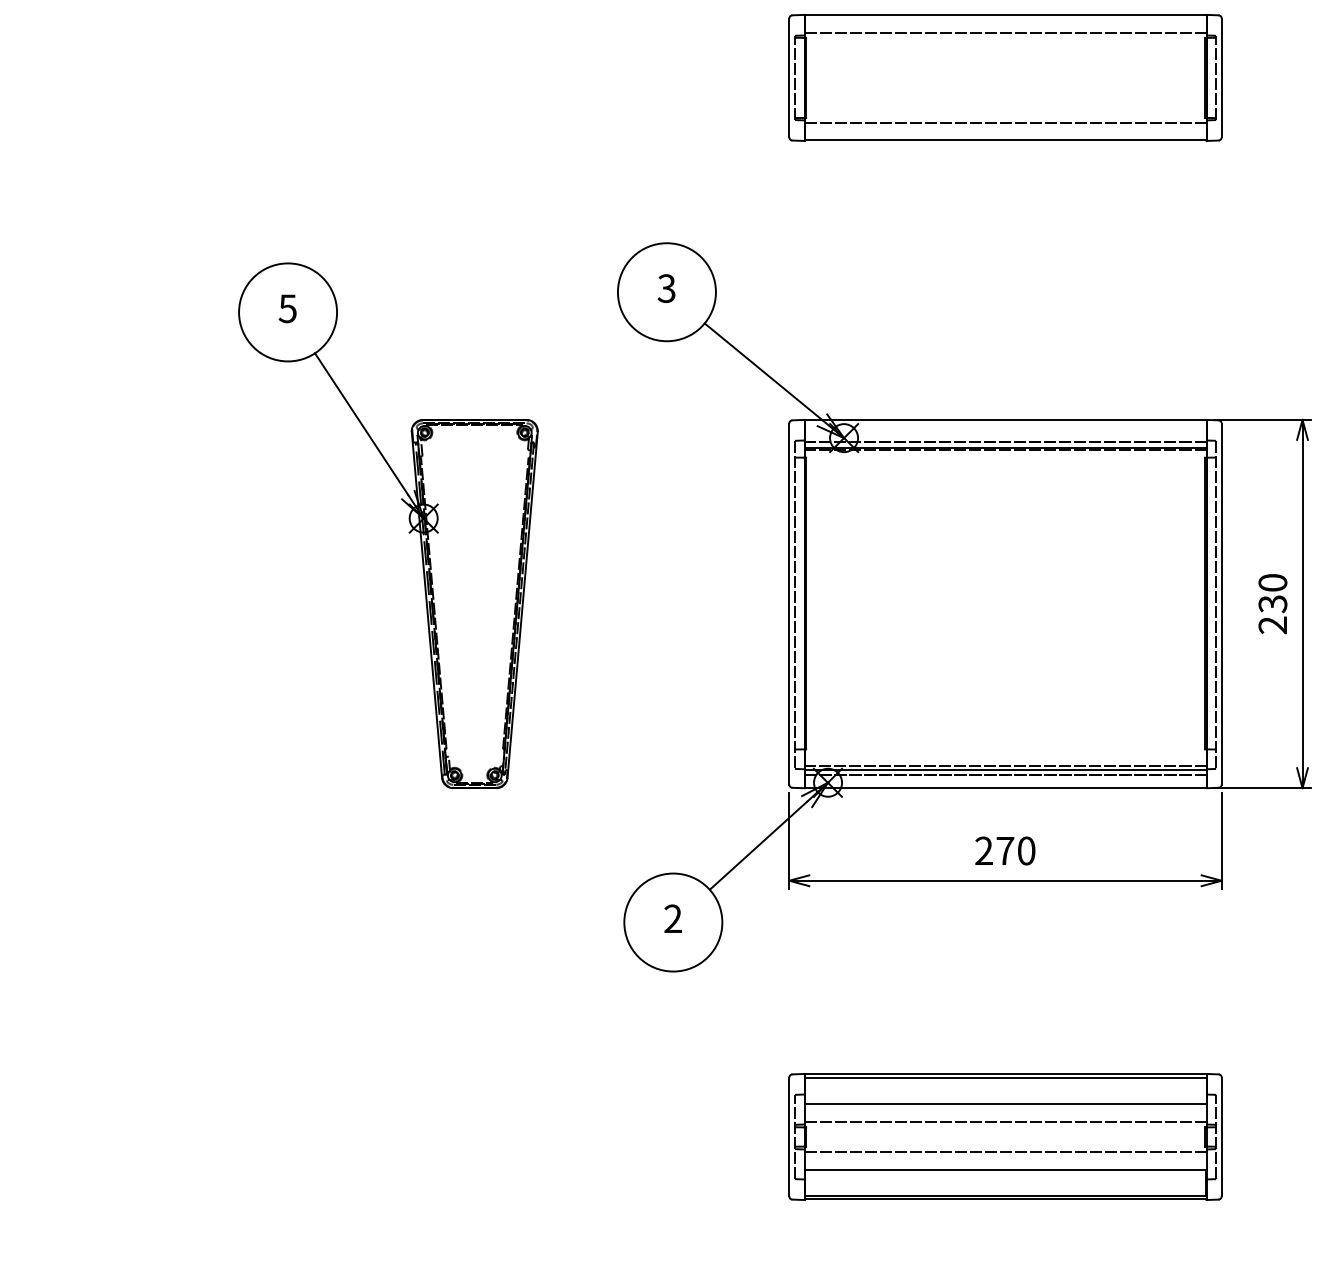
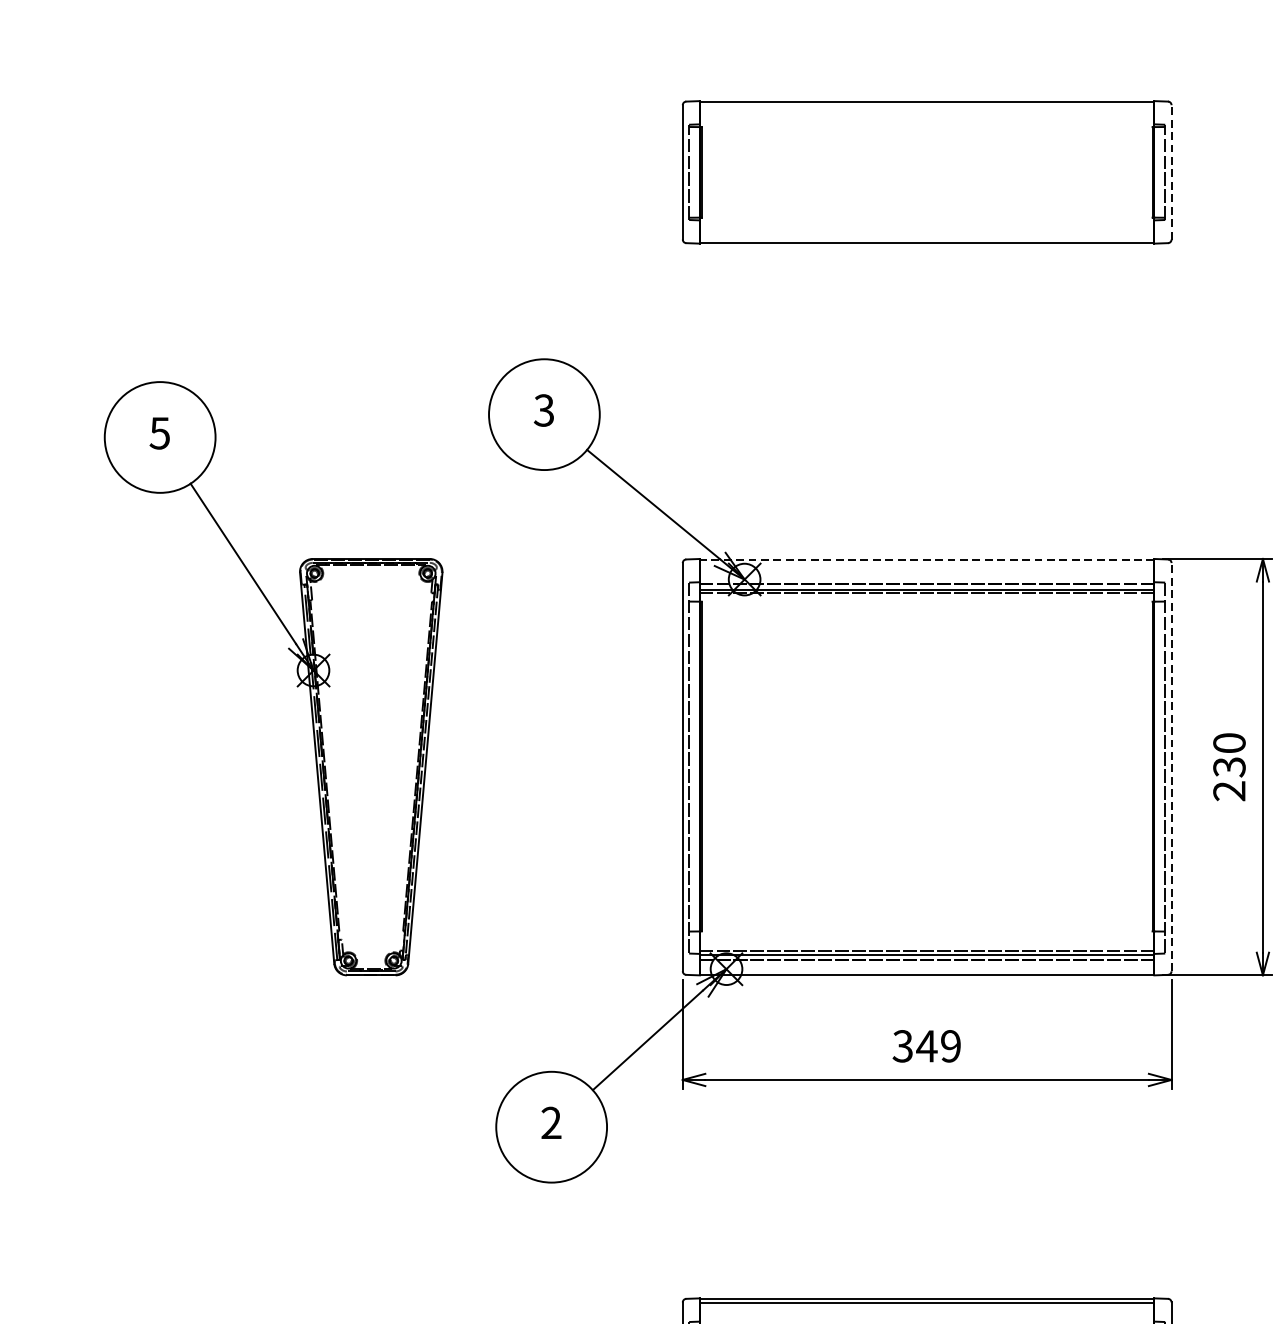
line: (1005, 32) -> (927, 121), removed
line: (1221, 77) -> (1171, 171), solid -> dashed
line: (1005, 123) -> (927, 223), removed
line: (1005, 420) -> (927, 559), solid -> dashed
part: (408, 520) -> (296, 672), moved
line: (1221, 604) -> (1171, 767), solid -> dashed
text: (1005, 850) -> (927, 1045), 270 -> 349

